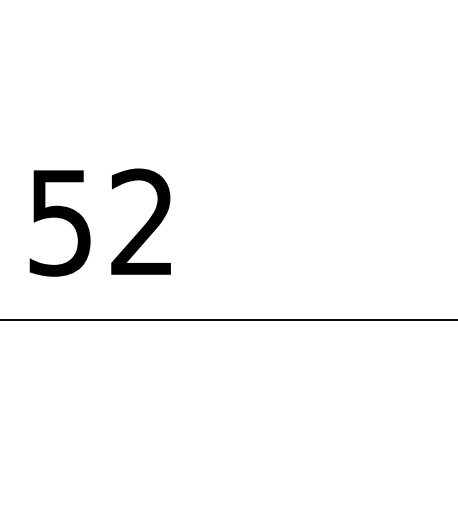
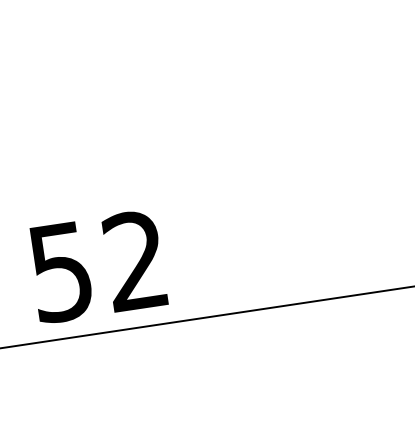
text: (99, 222) -> (96, 266), moved

